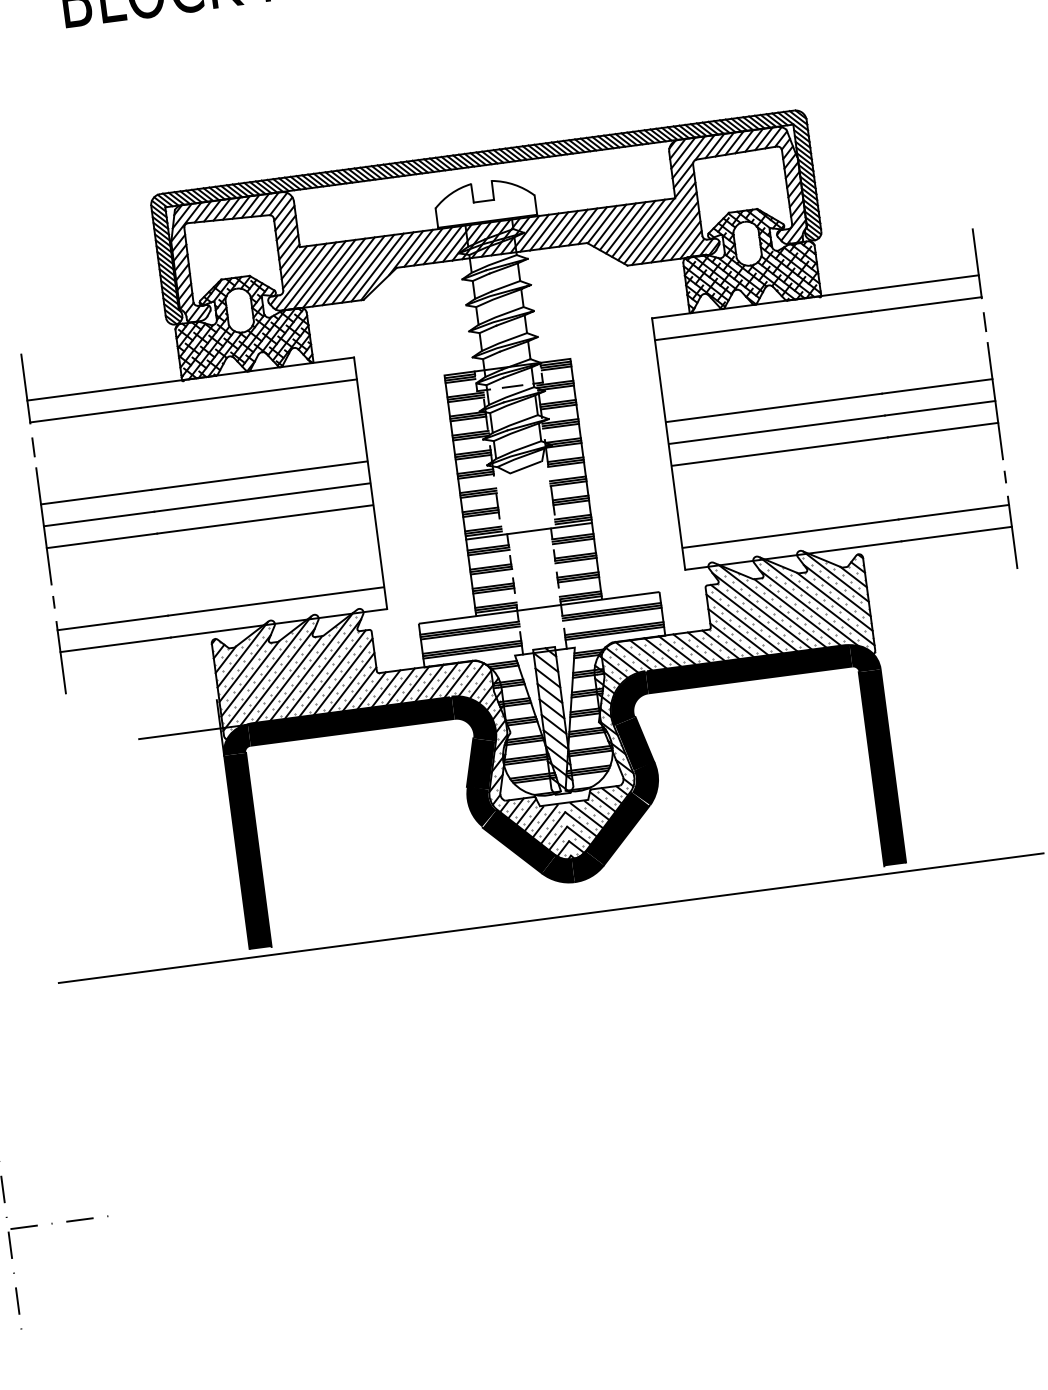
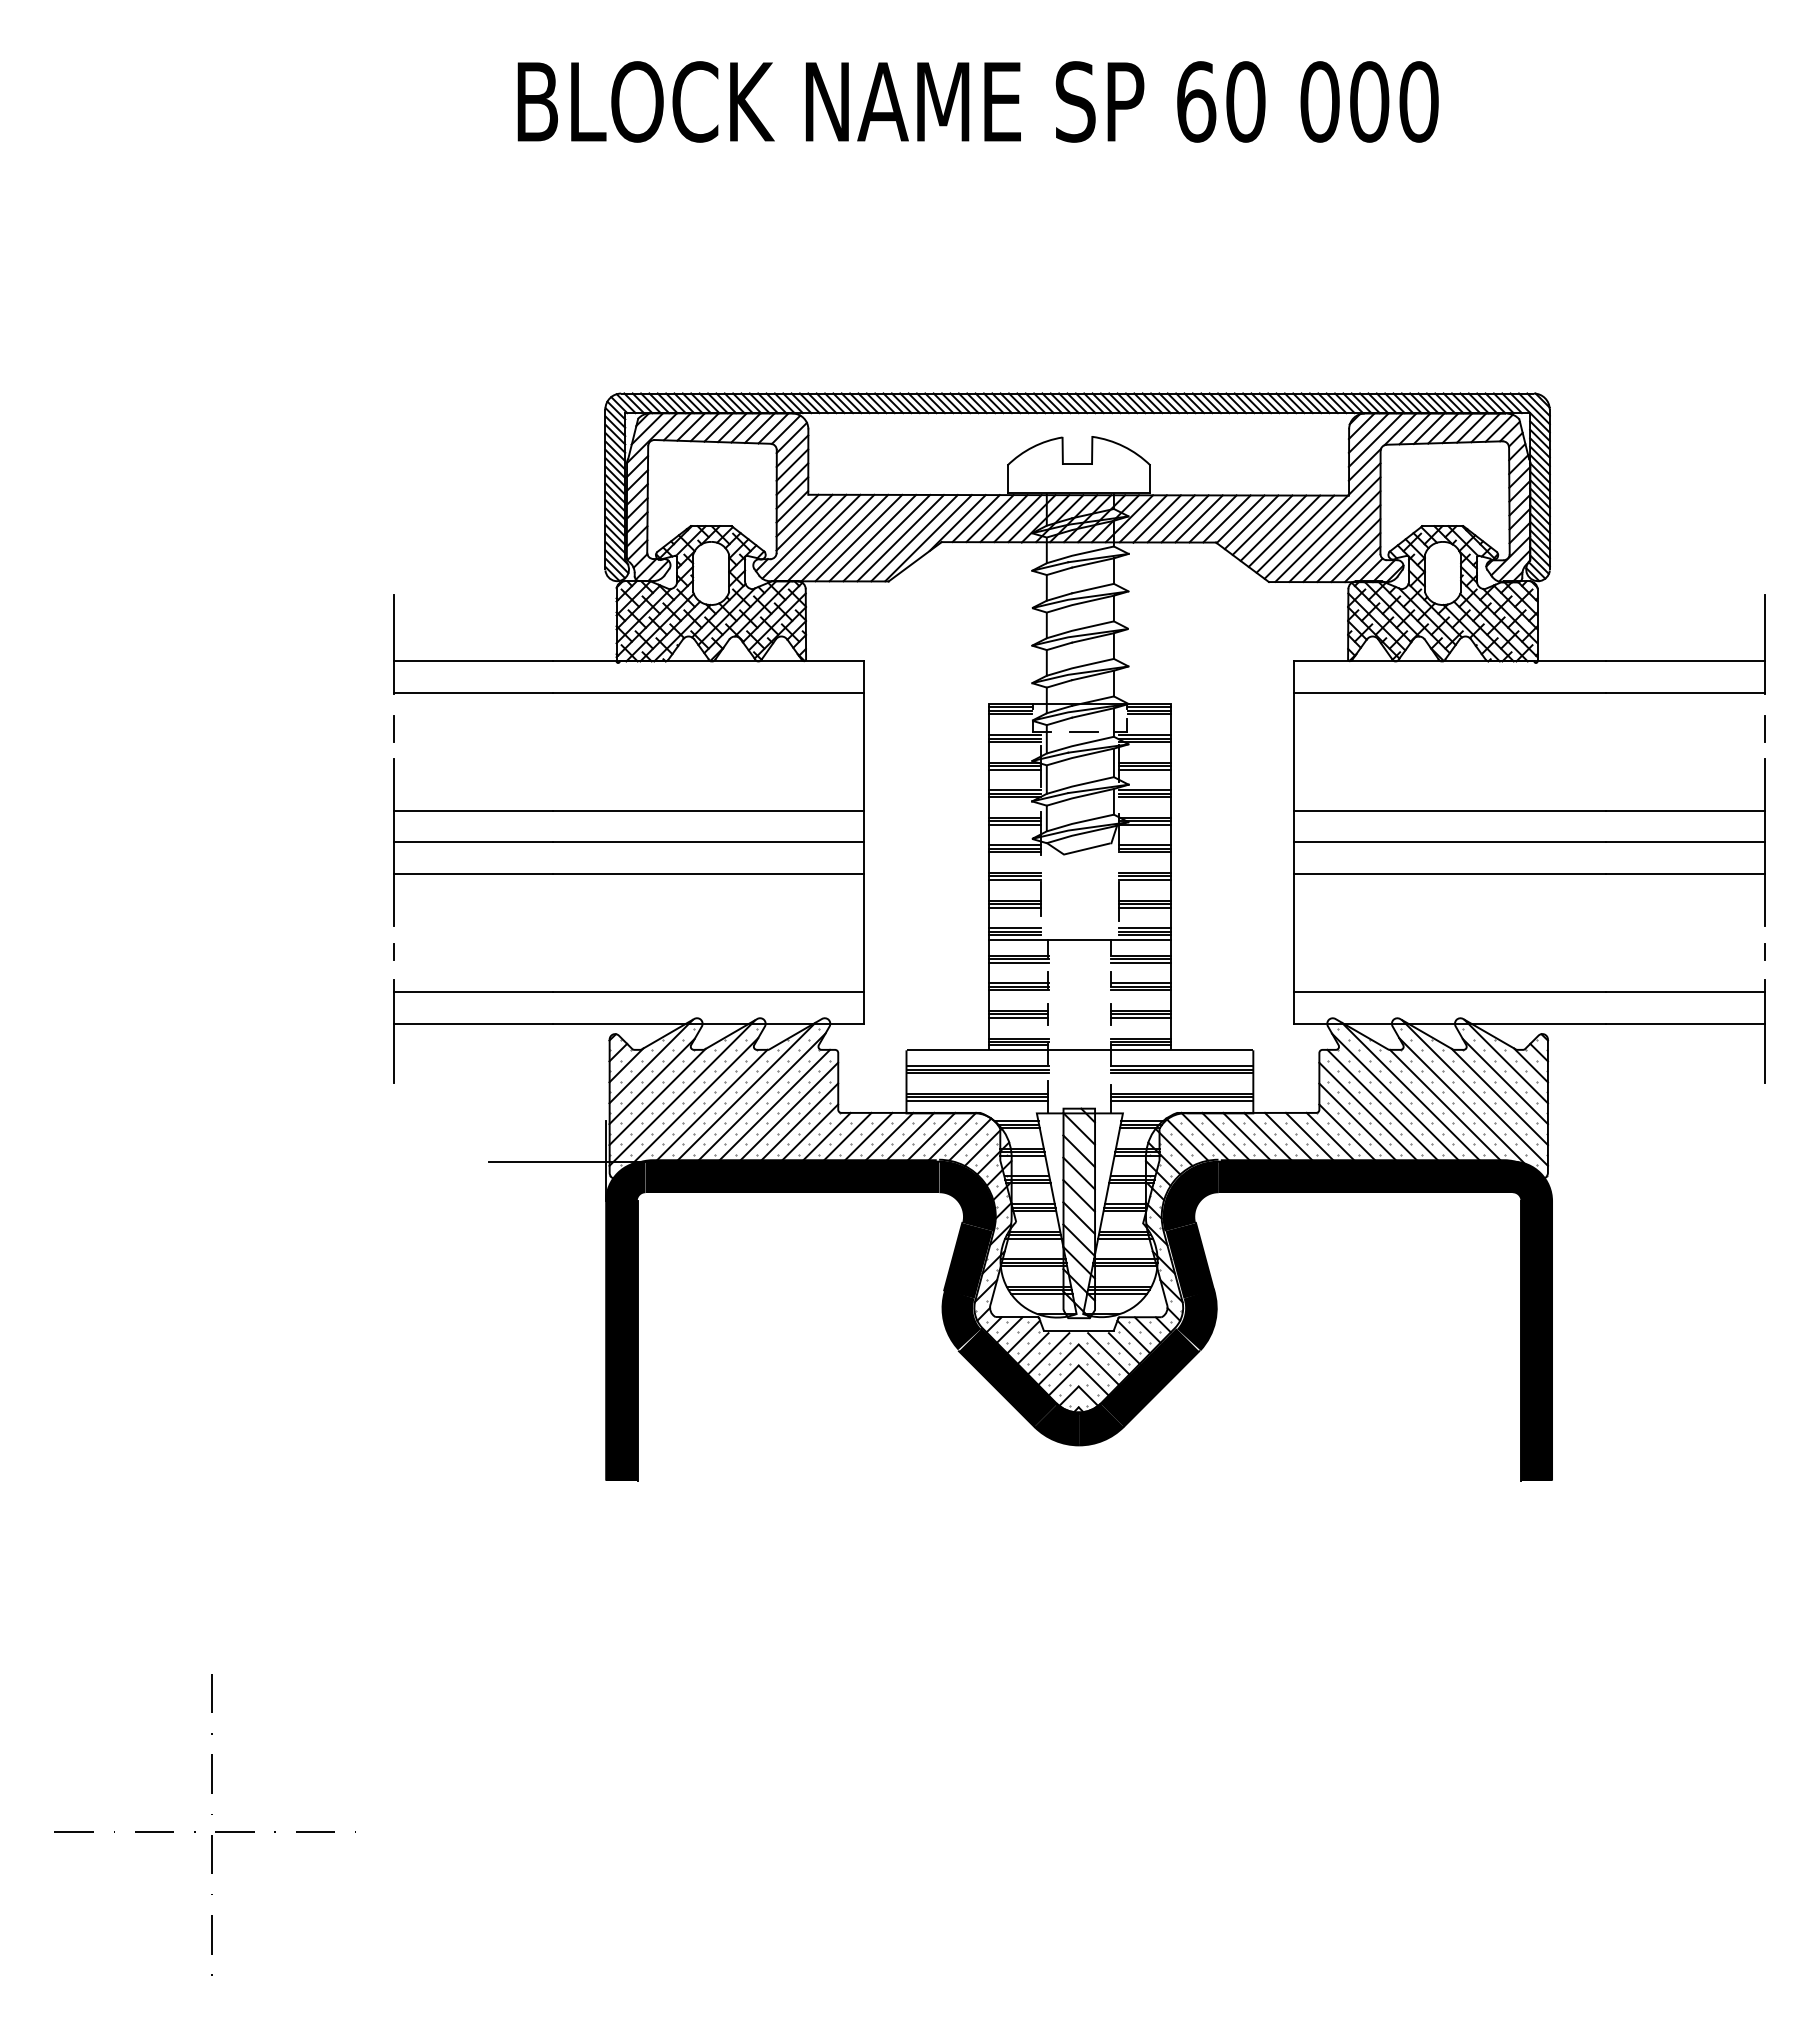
line: (550, 918) -> (1038, 1492), removed

